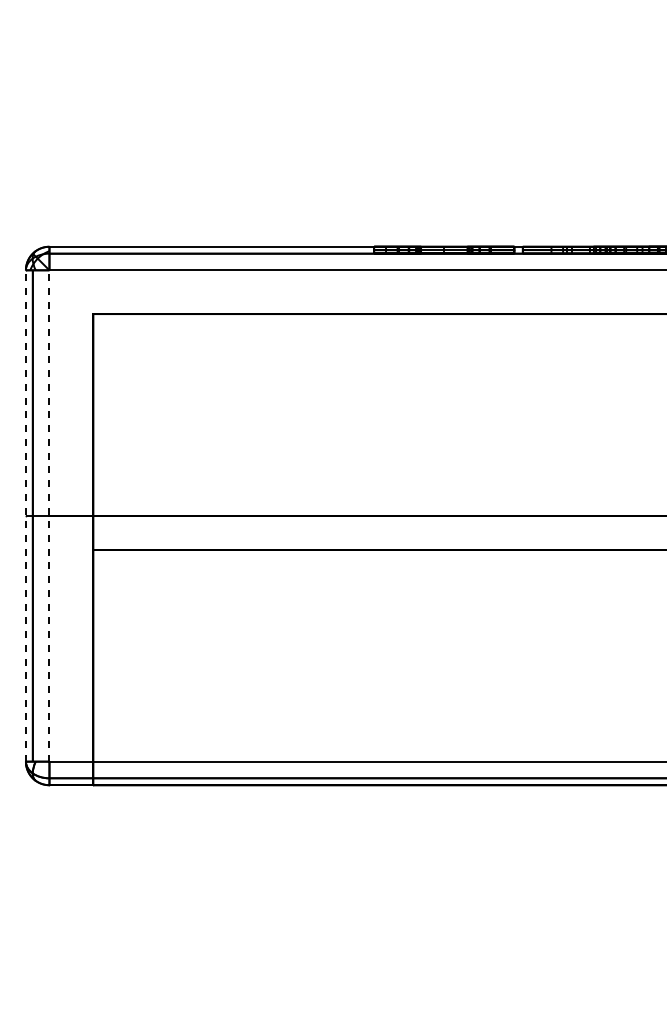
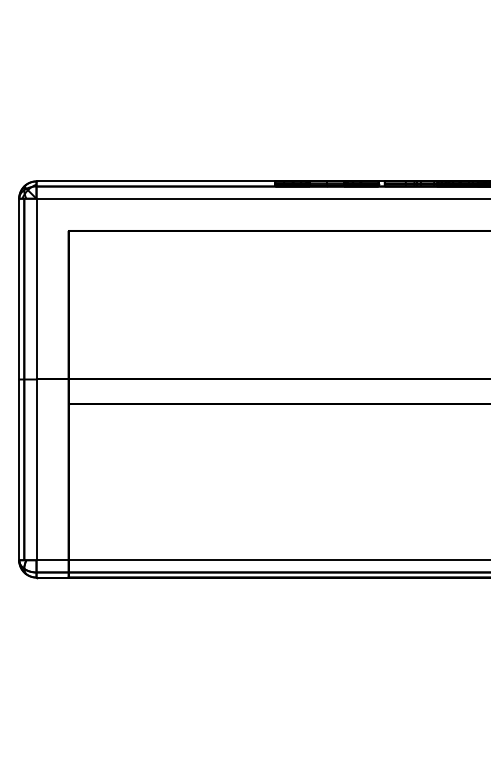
line: (25, 516) -> (18, 379), dashed -> solid
line: (49, 516) -> (36, 379), dashed -> solid

